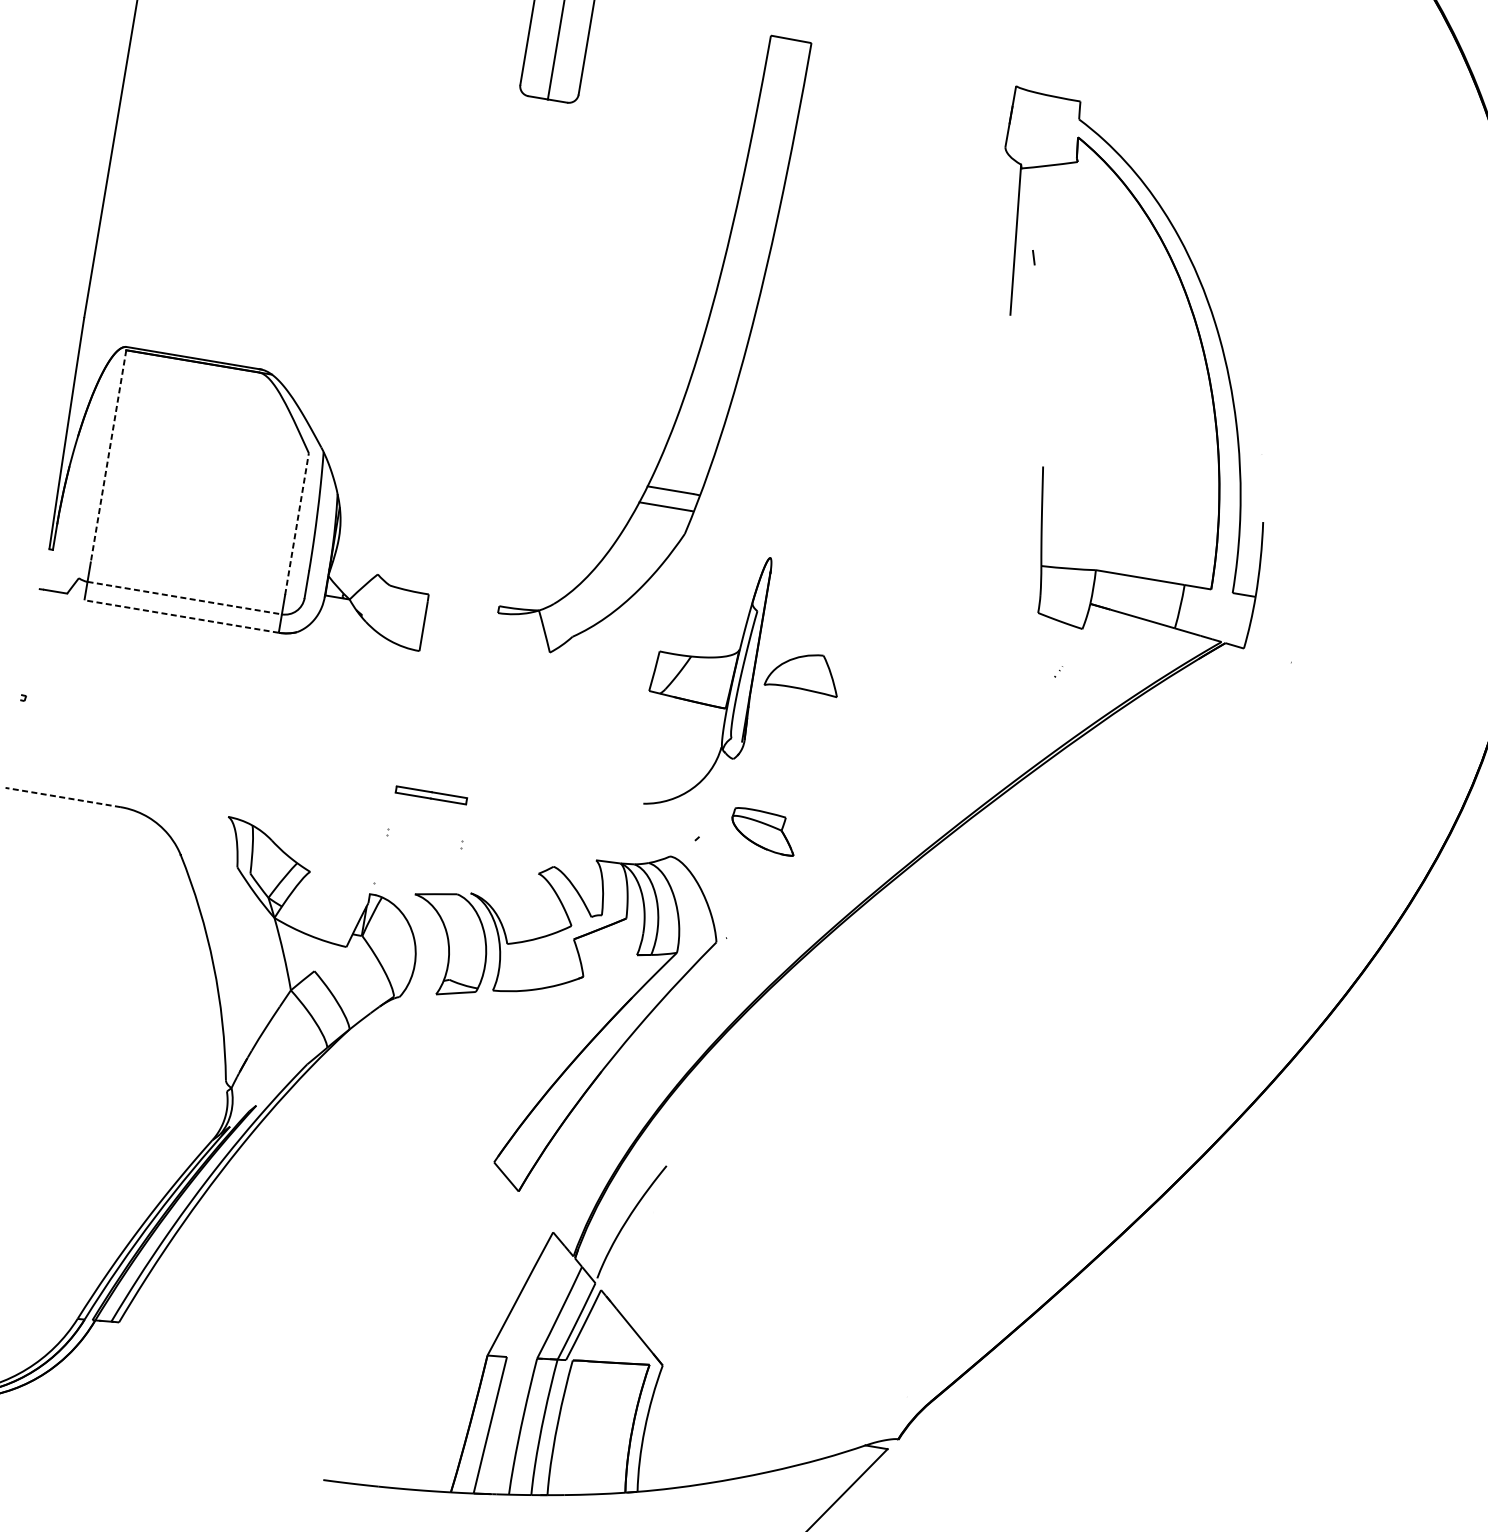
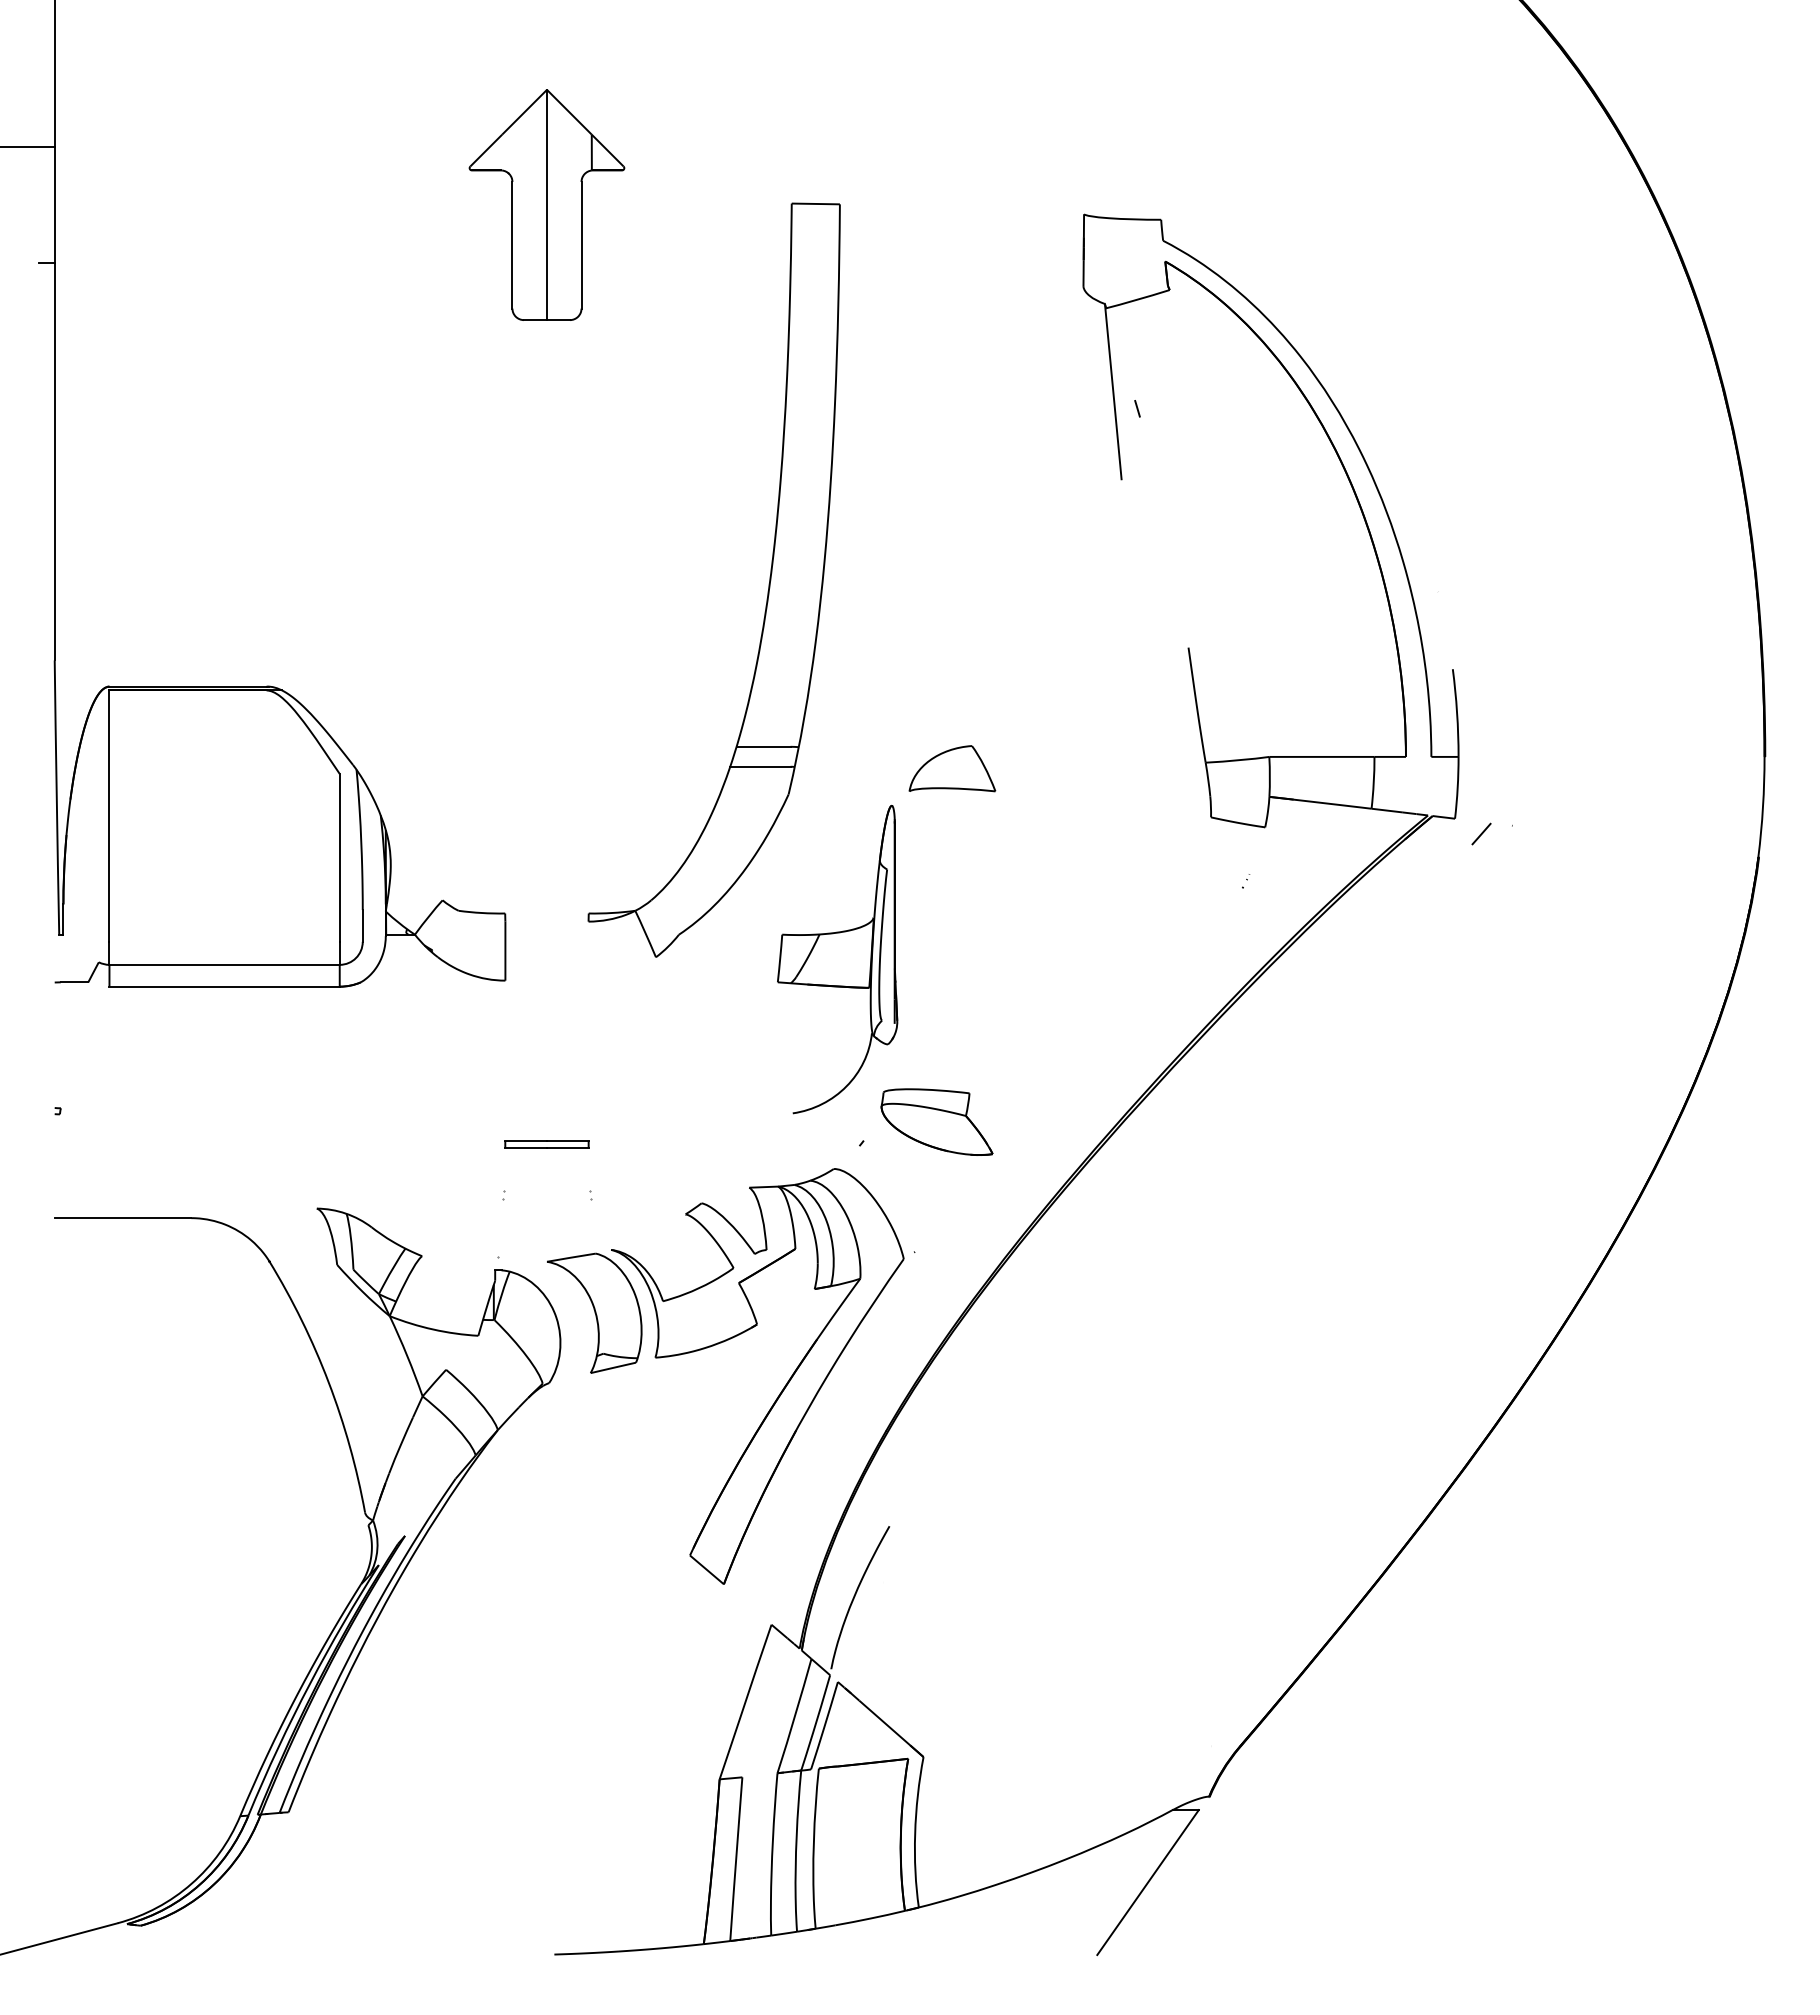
line: (108, 456) -> (109, 816), dashed -> solid
line: (296, 523) -> (339, 857), dashed -> solid
line: (185, 597) -> (225, 964), dashed -> solid
line: (181, 616) -> (224, 986), dashed -> solid
line: (1264, 664) -> (1481, 833), added
part: (803, 671) -> (952, 768), moved
line: (62, 797) -> (122, 1218), dashed -> solid
part: (763, 830) -> (936, 1121), size x1.43

